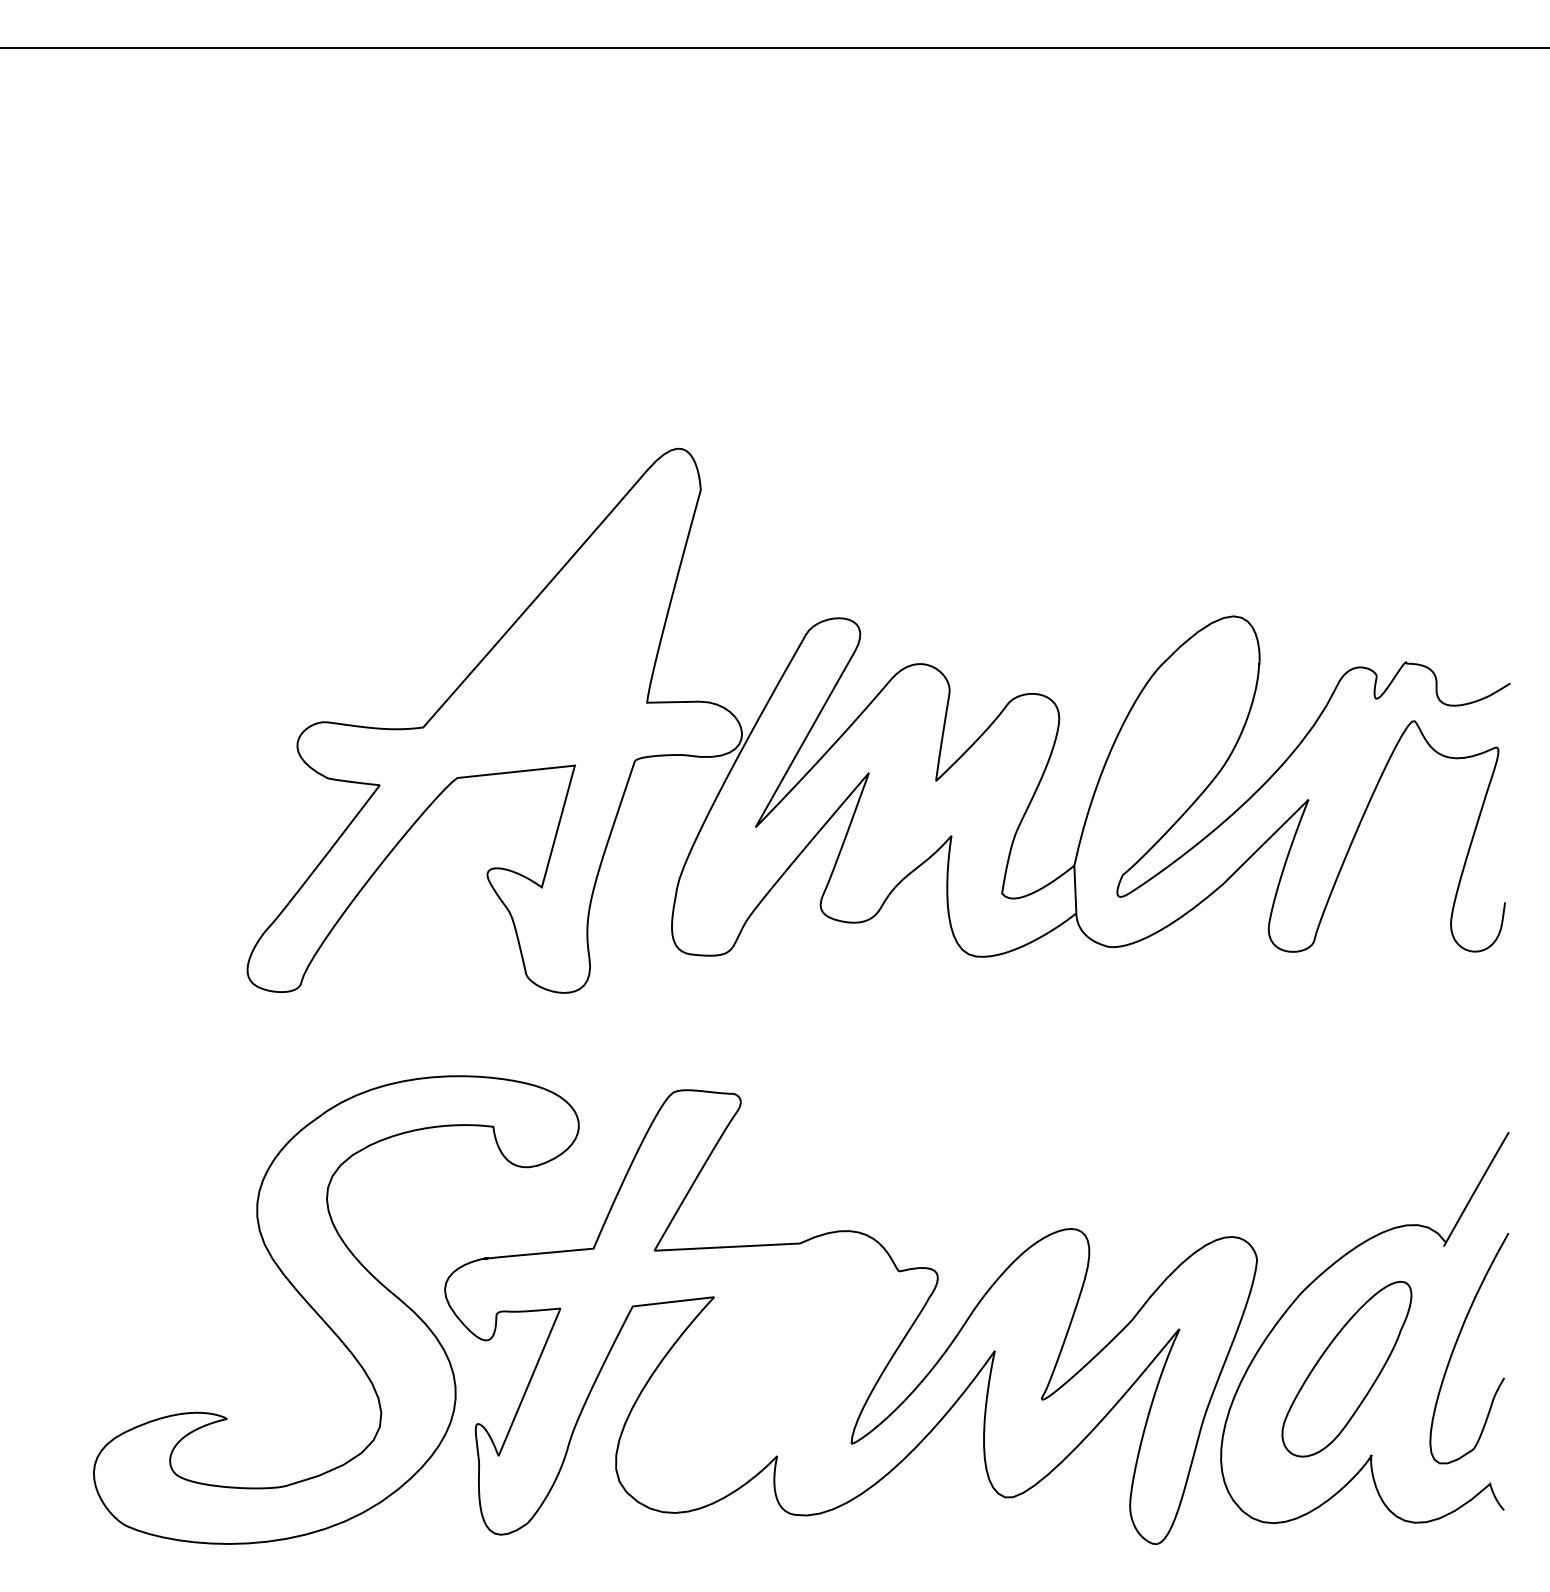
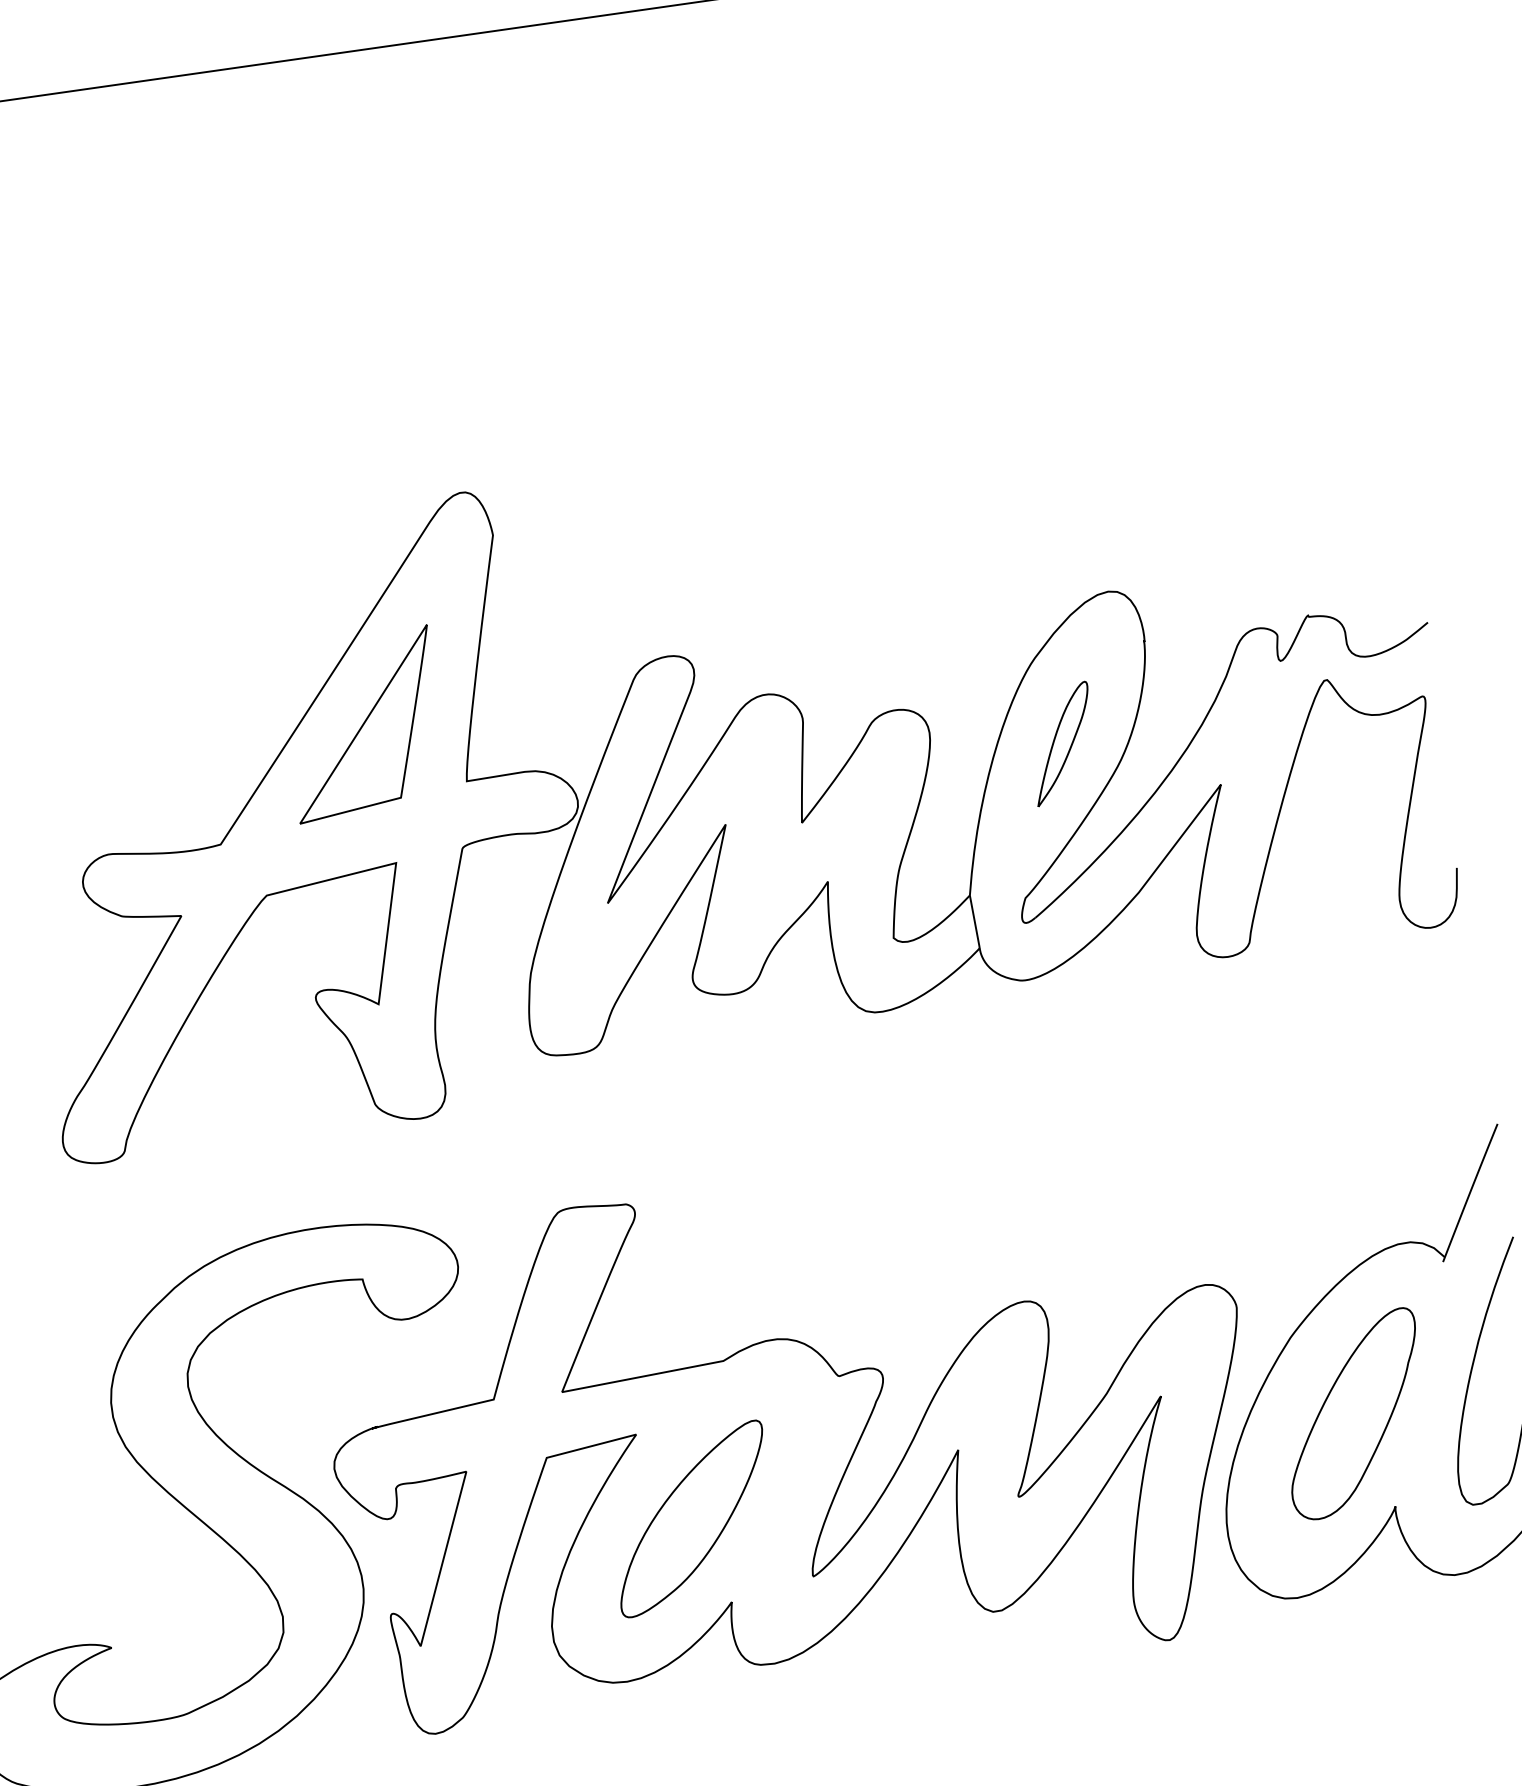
part: (563, 639) -> (363, 723), added
part: (1174, 743) -> (1062, 743), added
part: (752, 1377) -> (691, 1518), added

